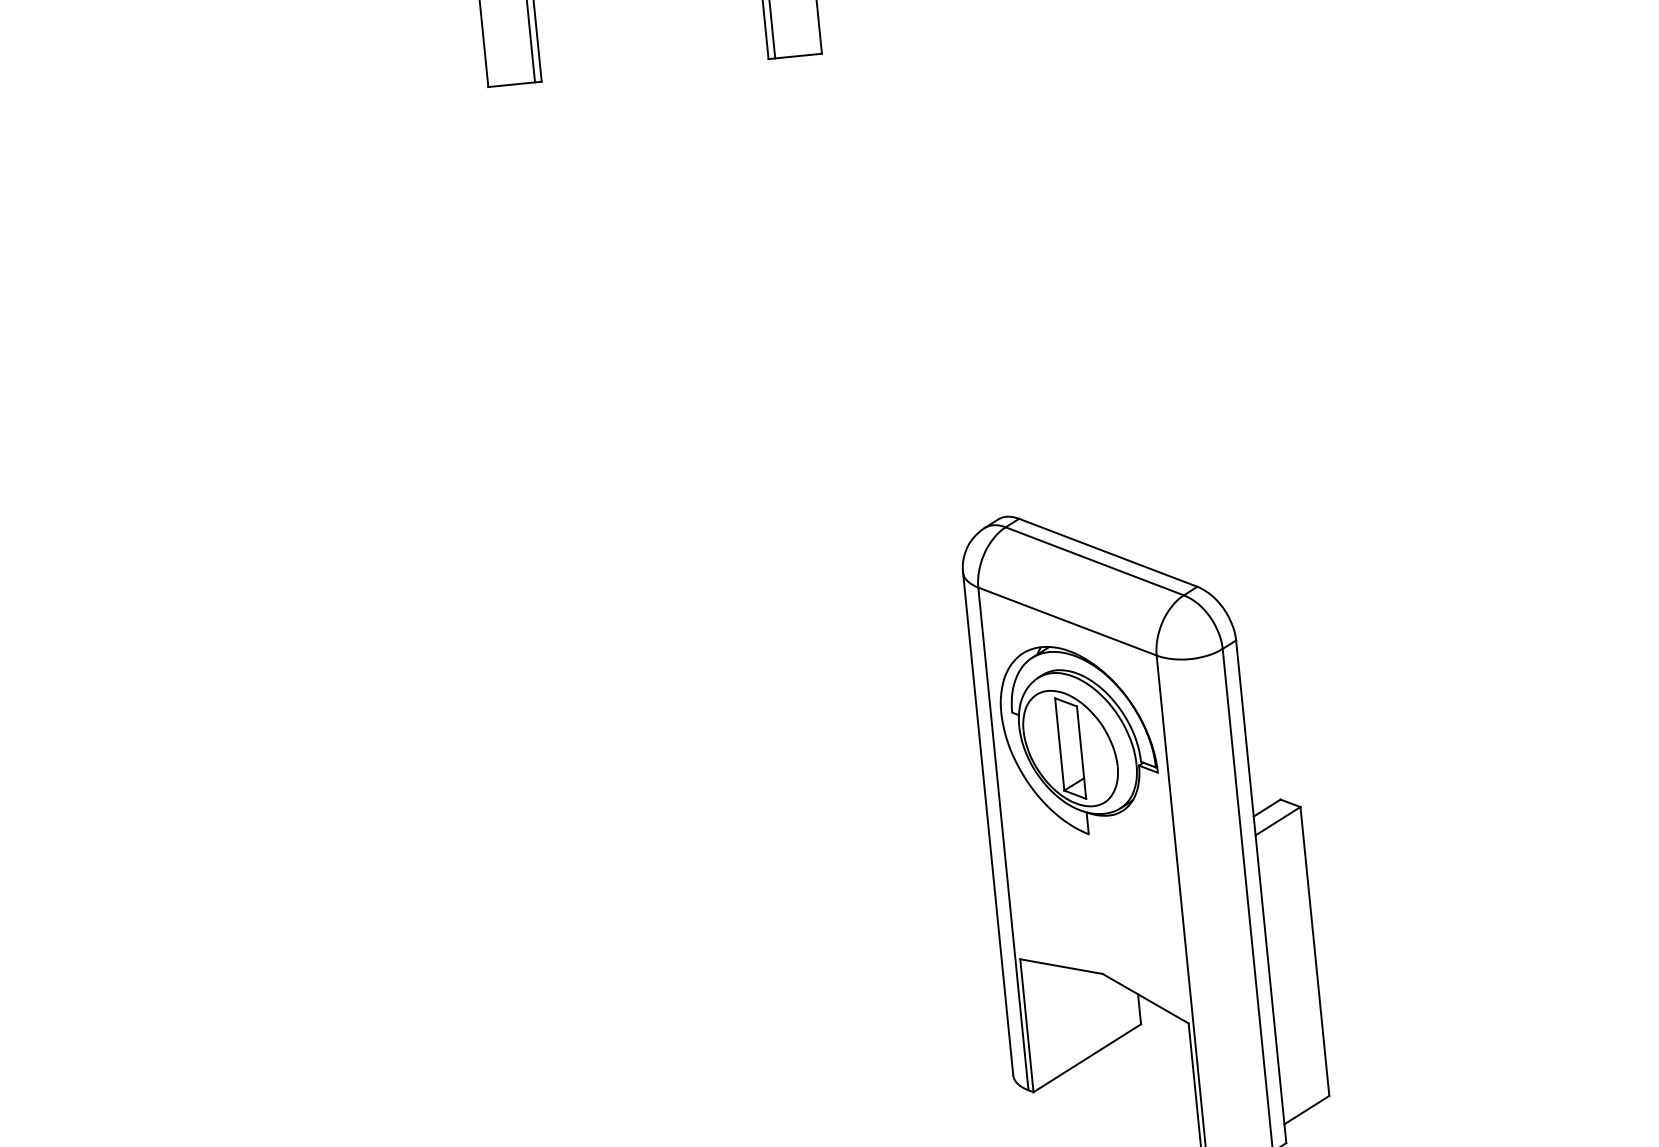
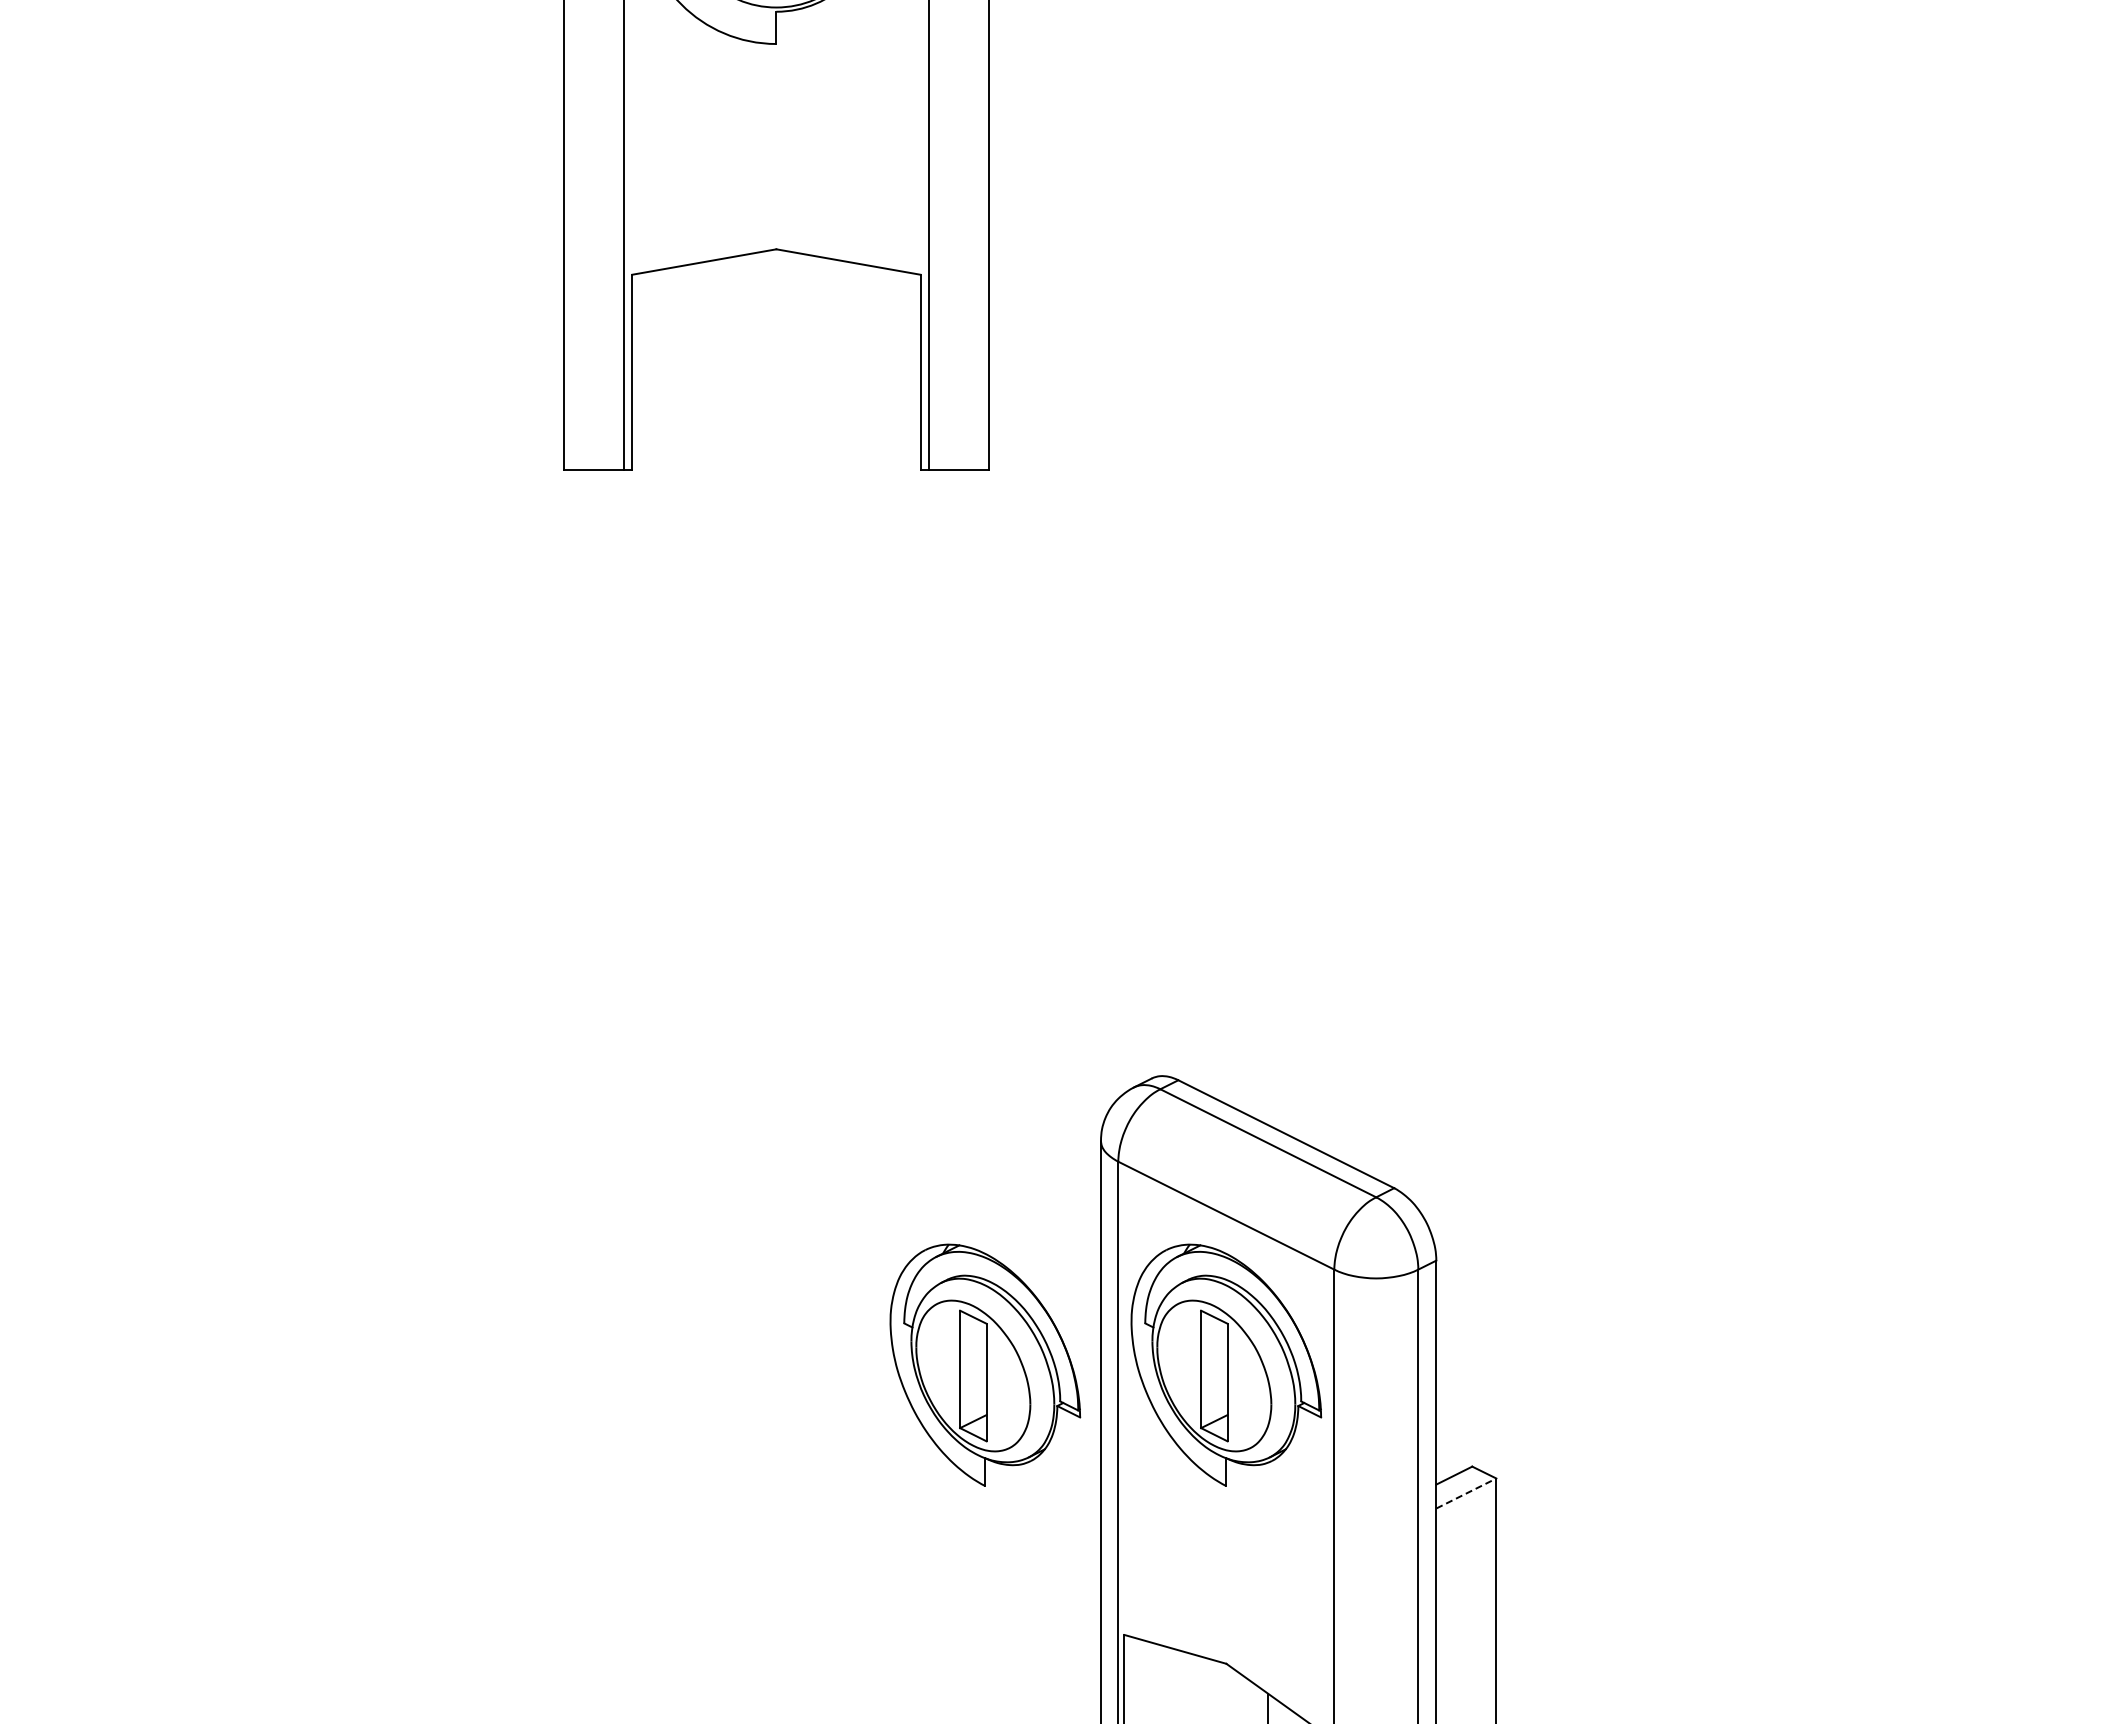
part: (889, 757) -> (985, 1364), added
line: (1278, 821) -> (1466, 1493), solid -> dashed

